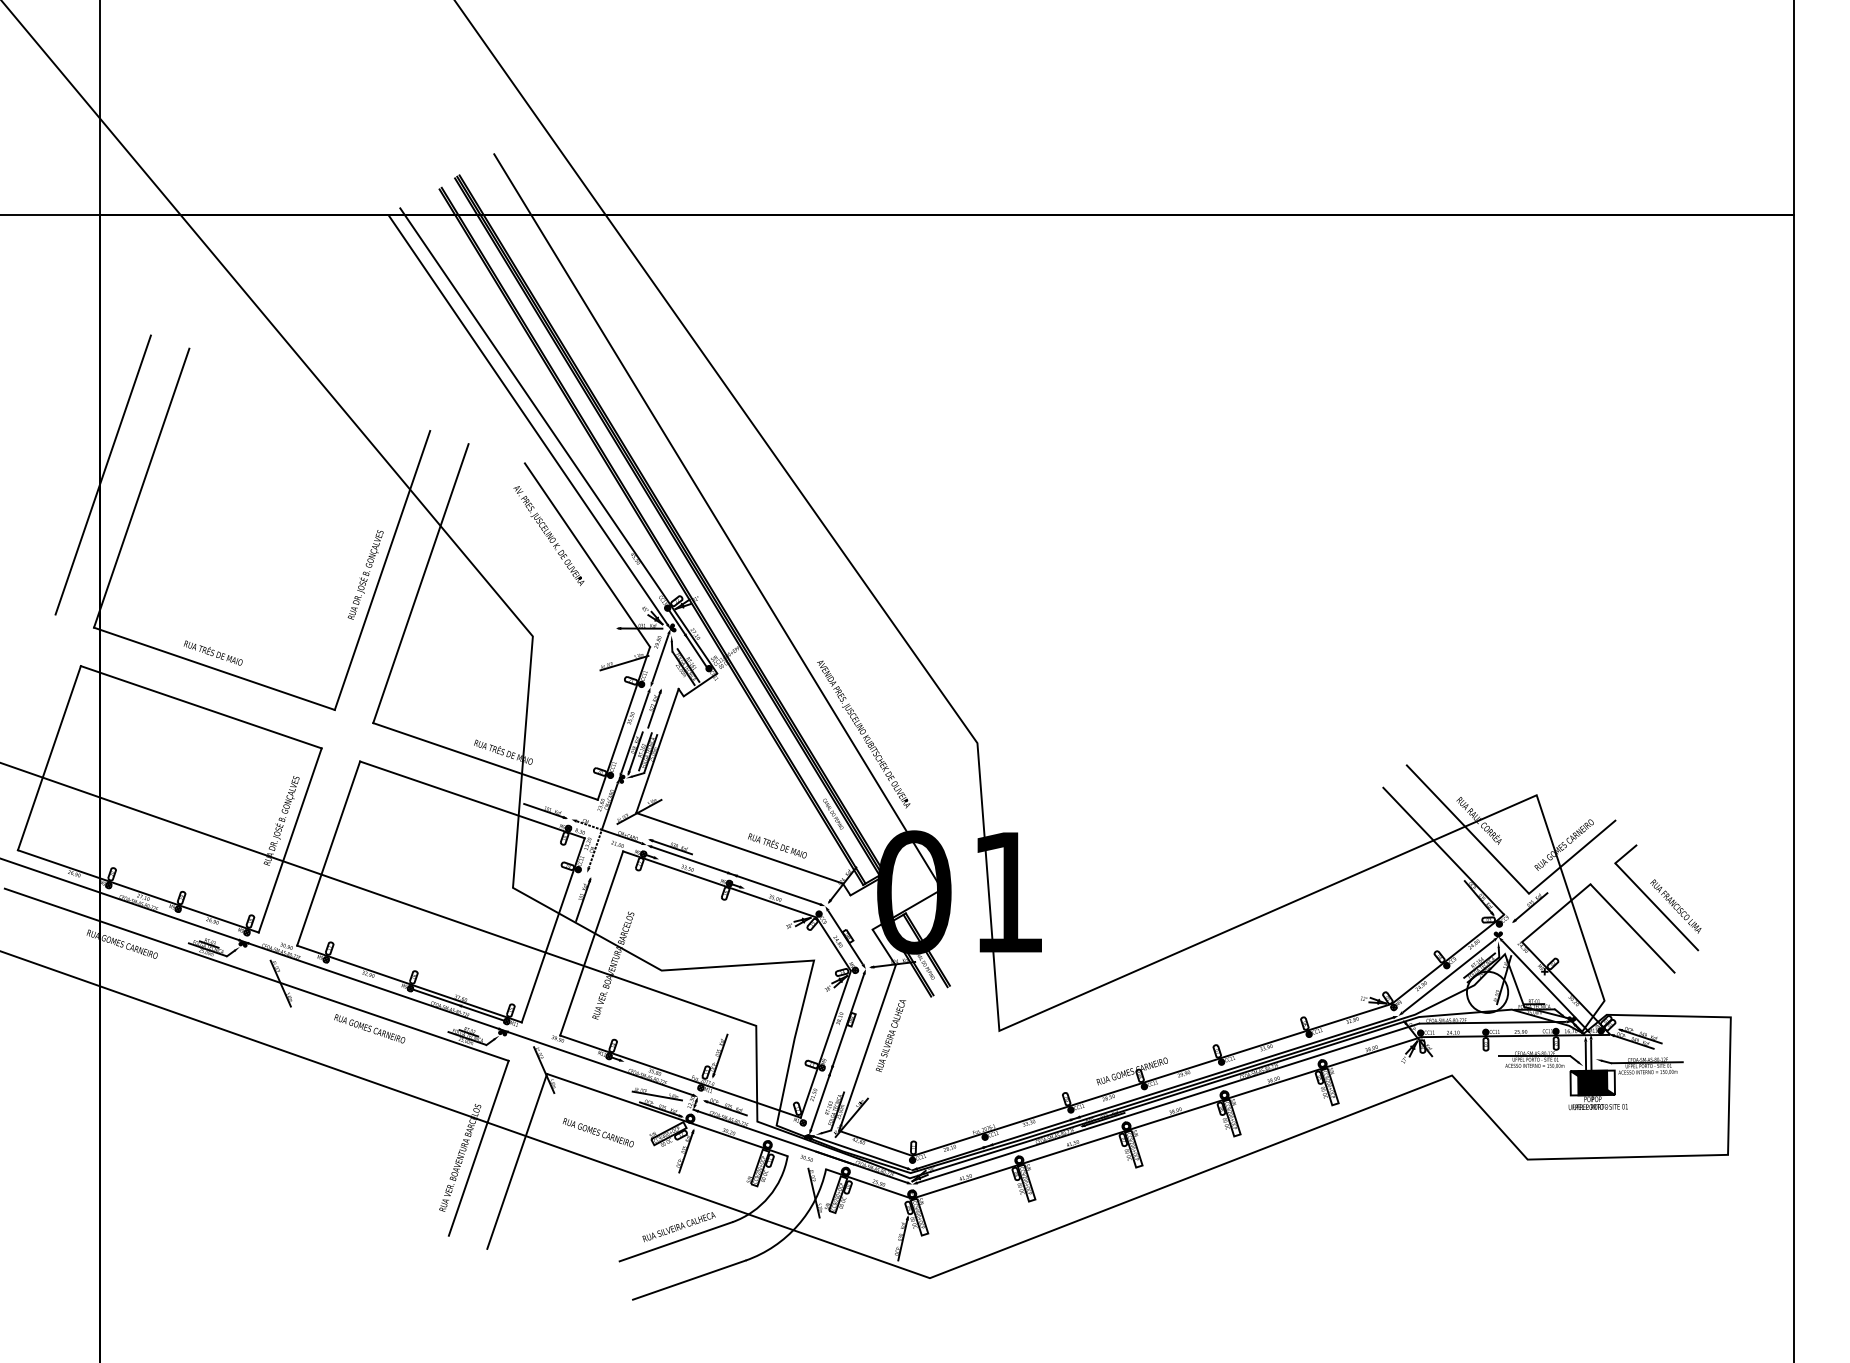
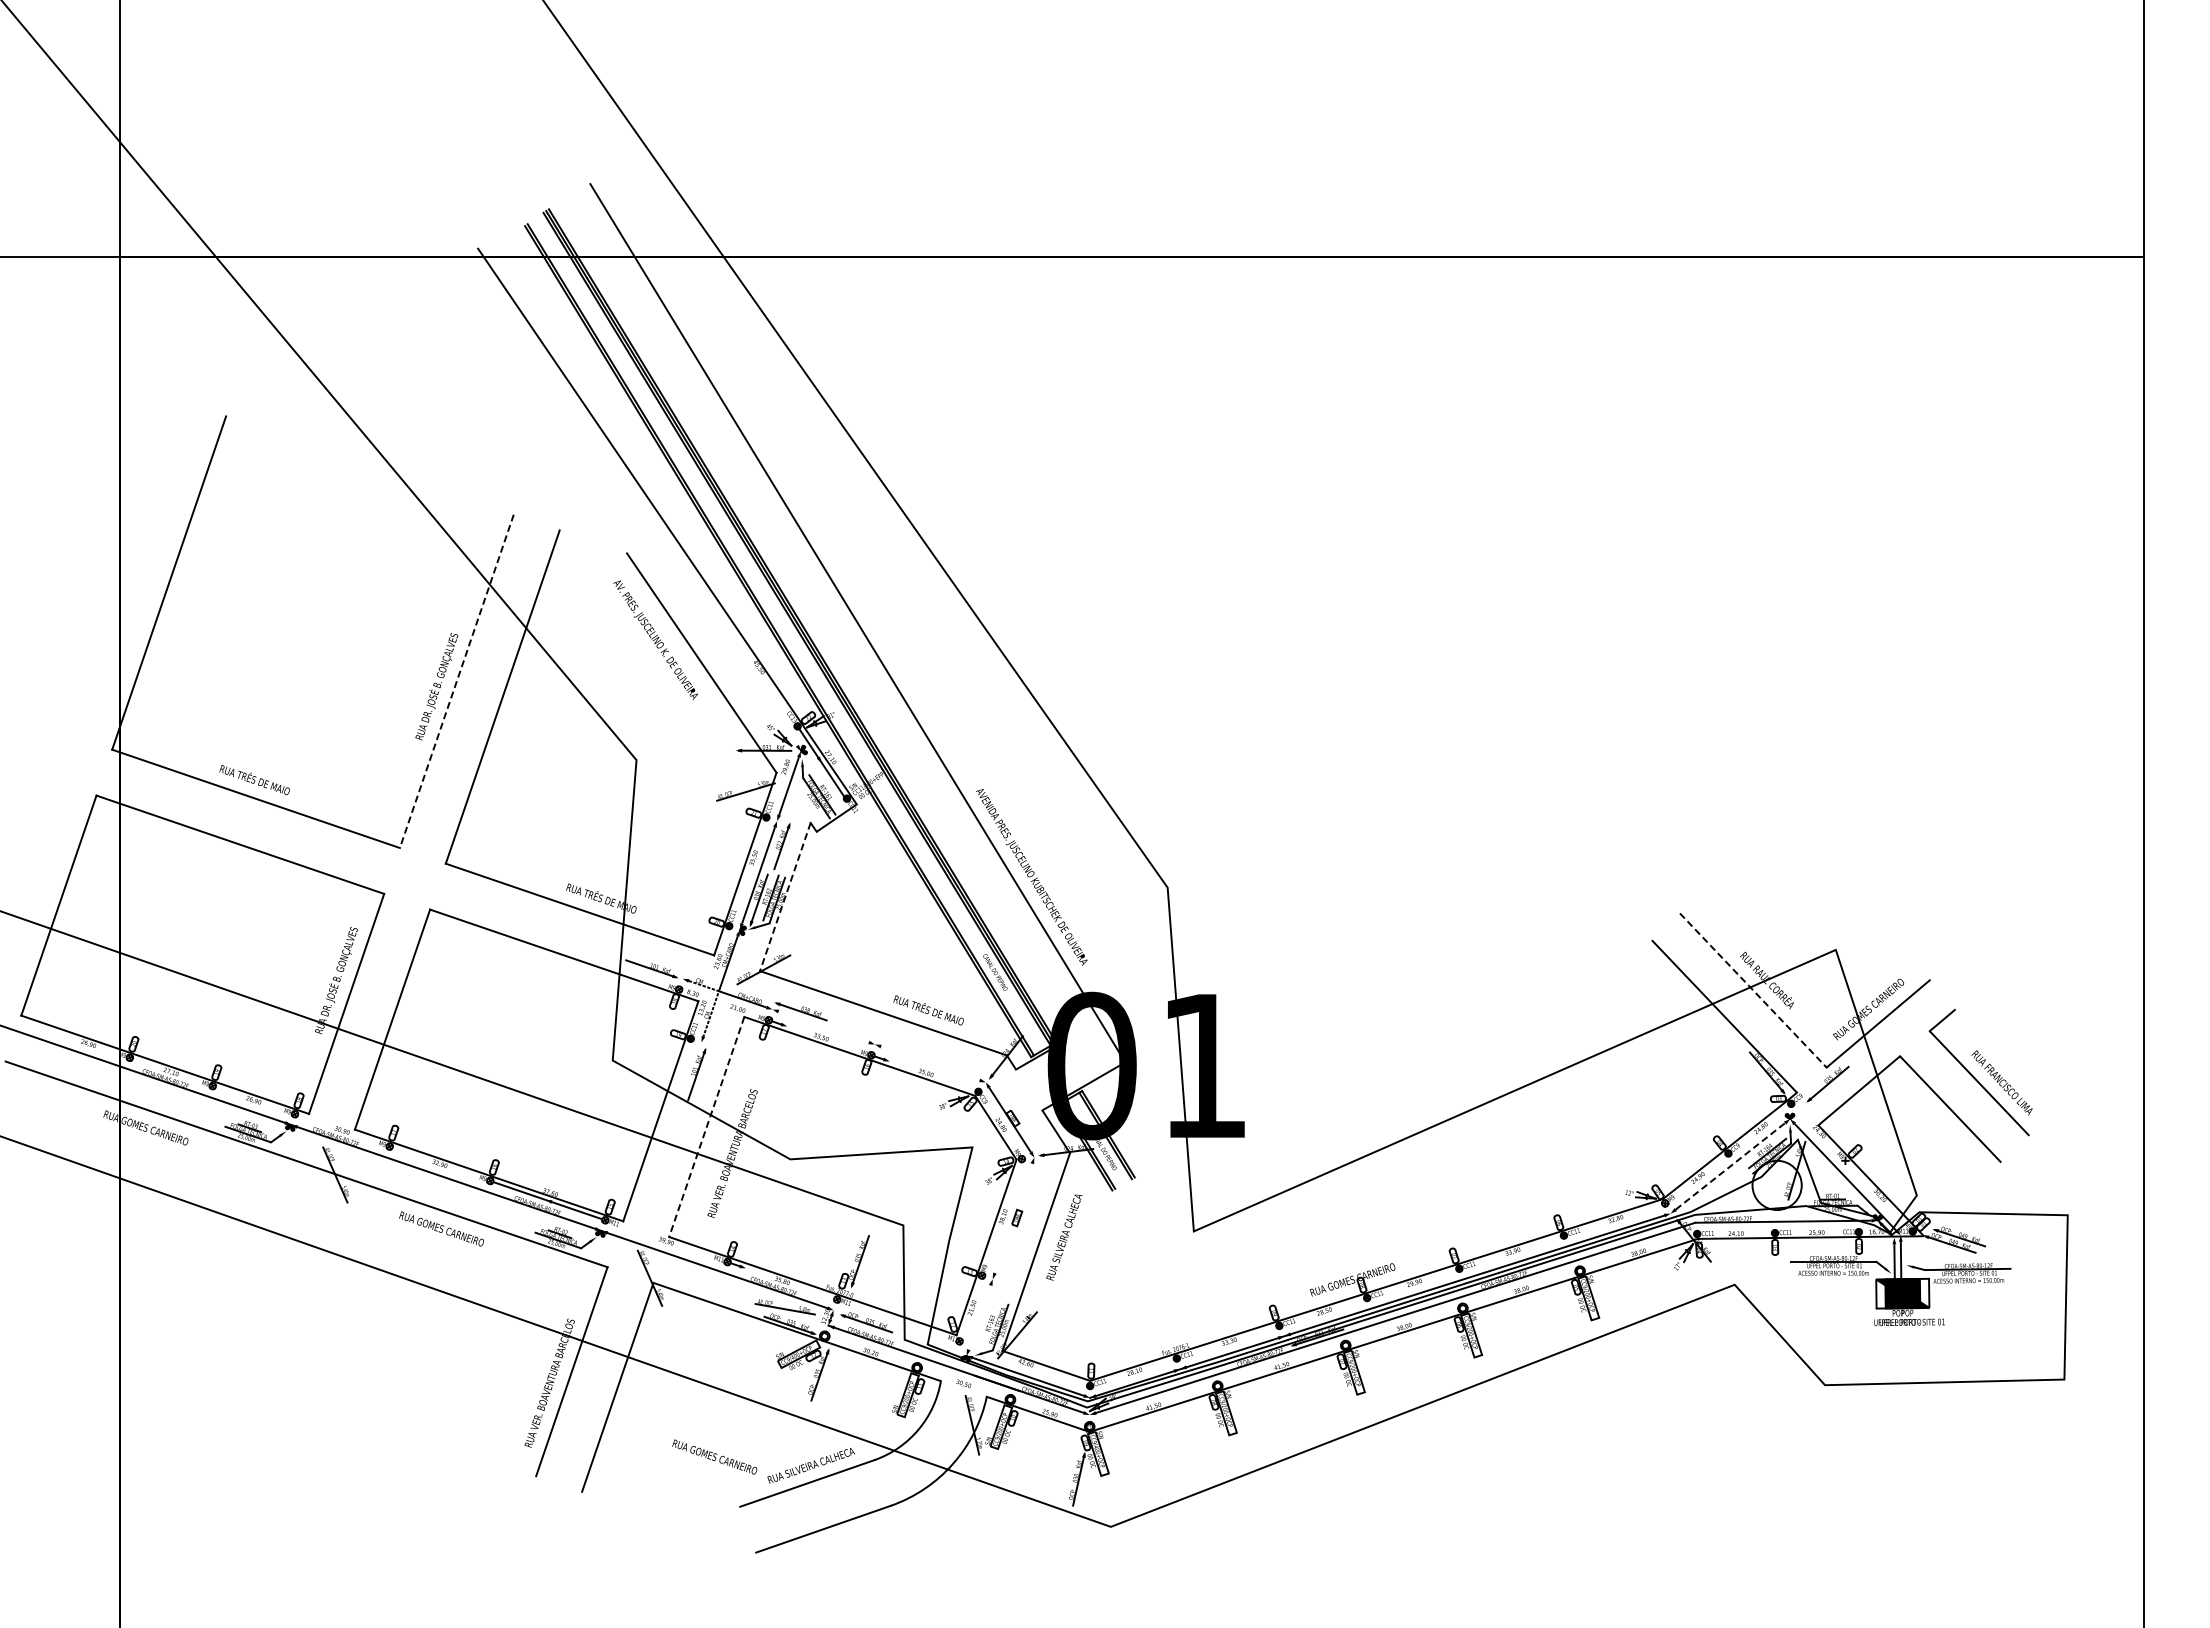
line: (527, 419) -> (630, 501), removed
line: (103, 475) -> (123, 567), removed
line: (382, 570) -> (456, 681), solid -> dashed
line: (657, 751) -> (785, 897), solid -> dashed
line: (1467, 829) -> (1753, 990), solid -> dashed
line: (735, 875) -> (878, 1045), removed
line: (591, 943) -> (706, 1127), solid -> dashed
line: (1448, 976) -> (1730, 1166), solid -> dashed
line: (837, 1051) -> (1000, 1256), removed
text: (598, 1132) -> (714, 1456), moved

